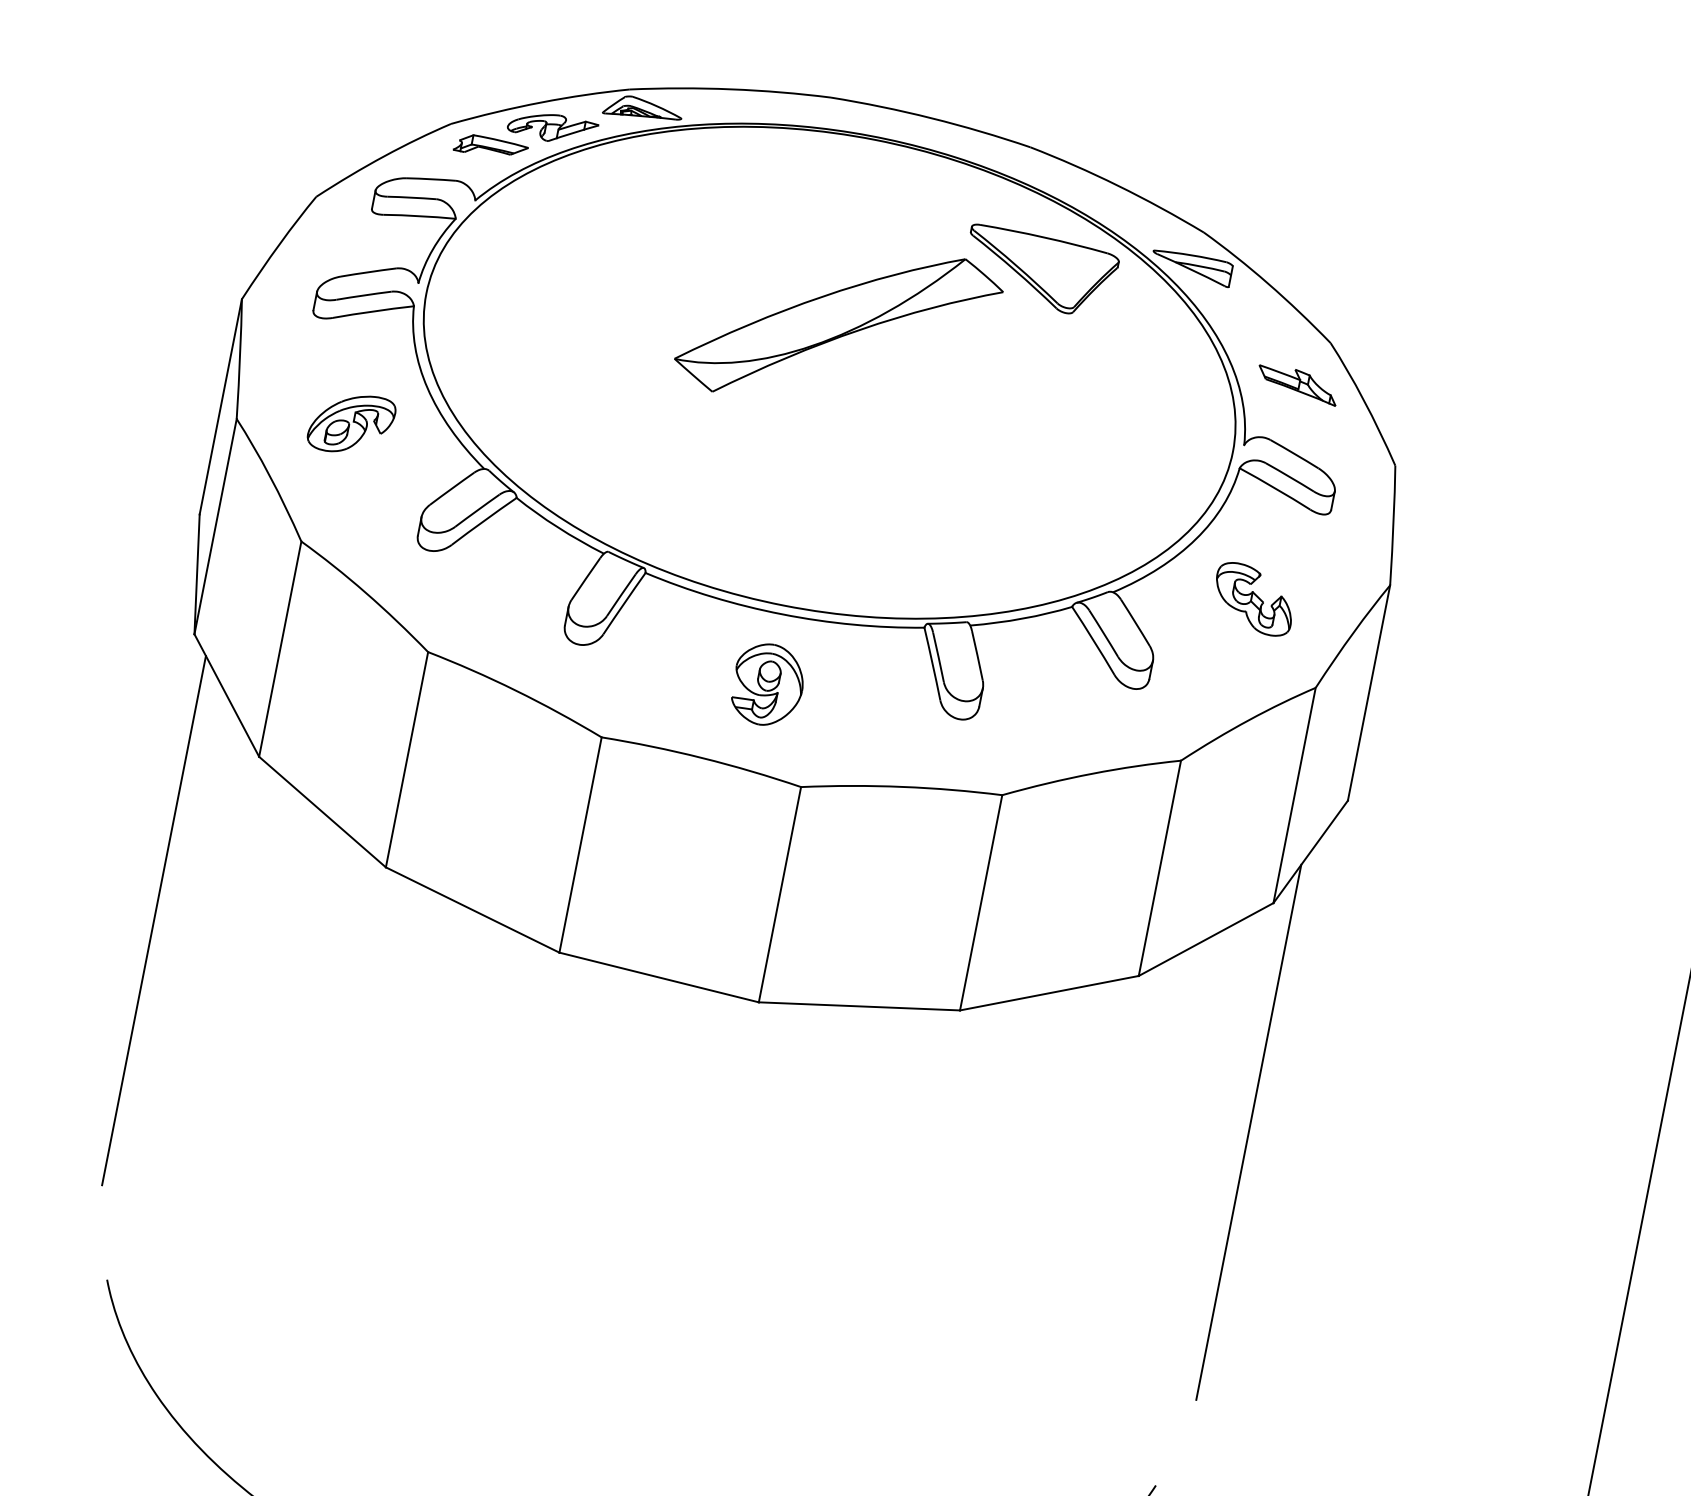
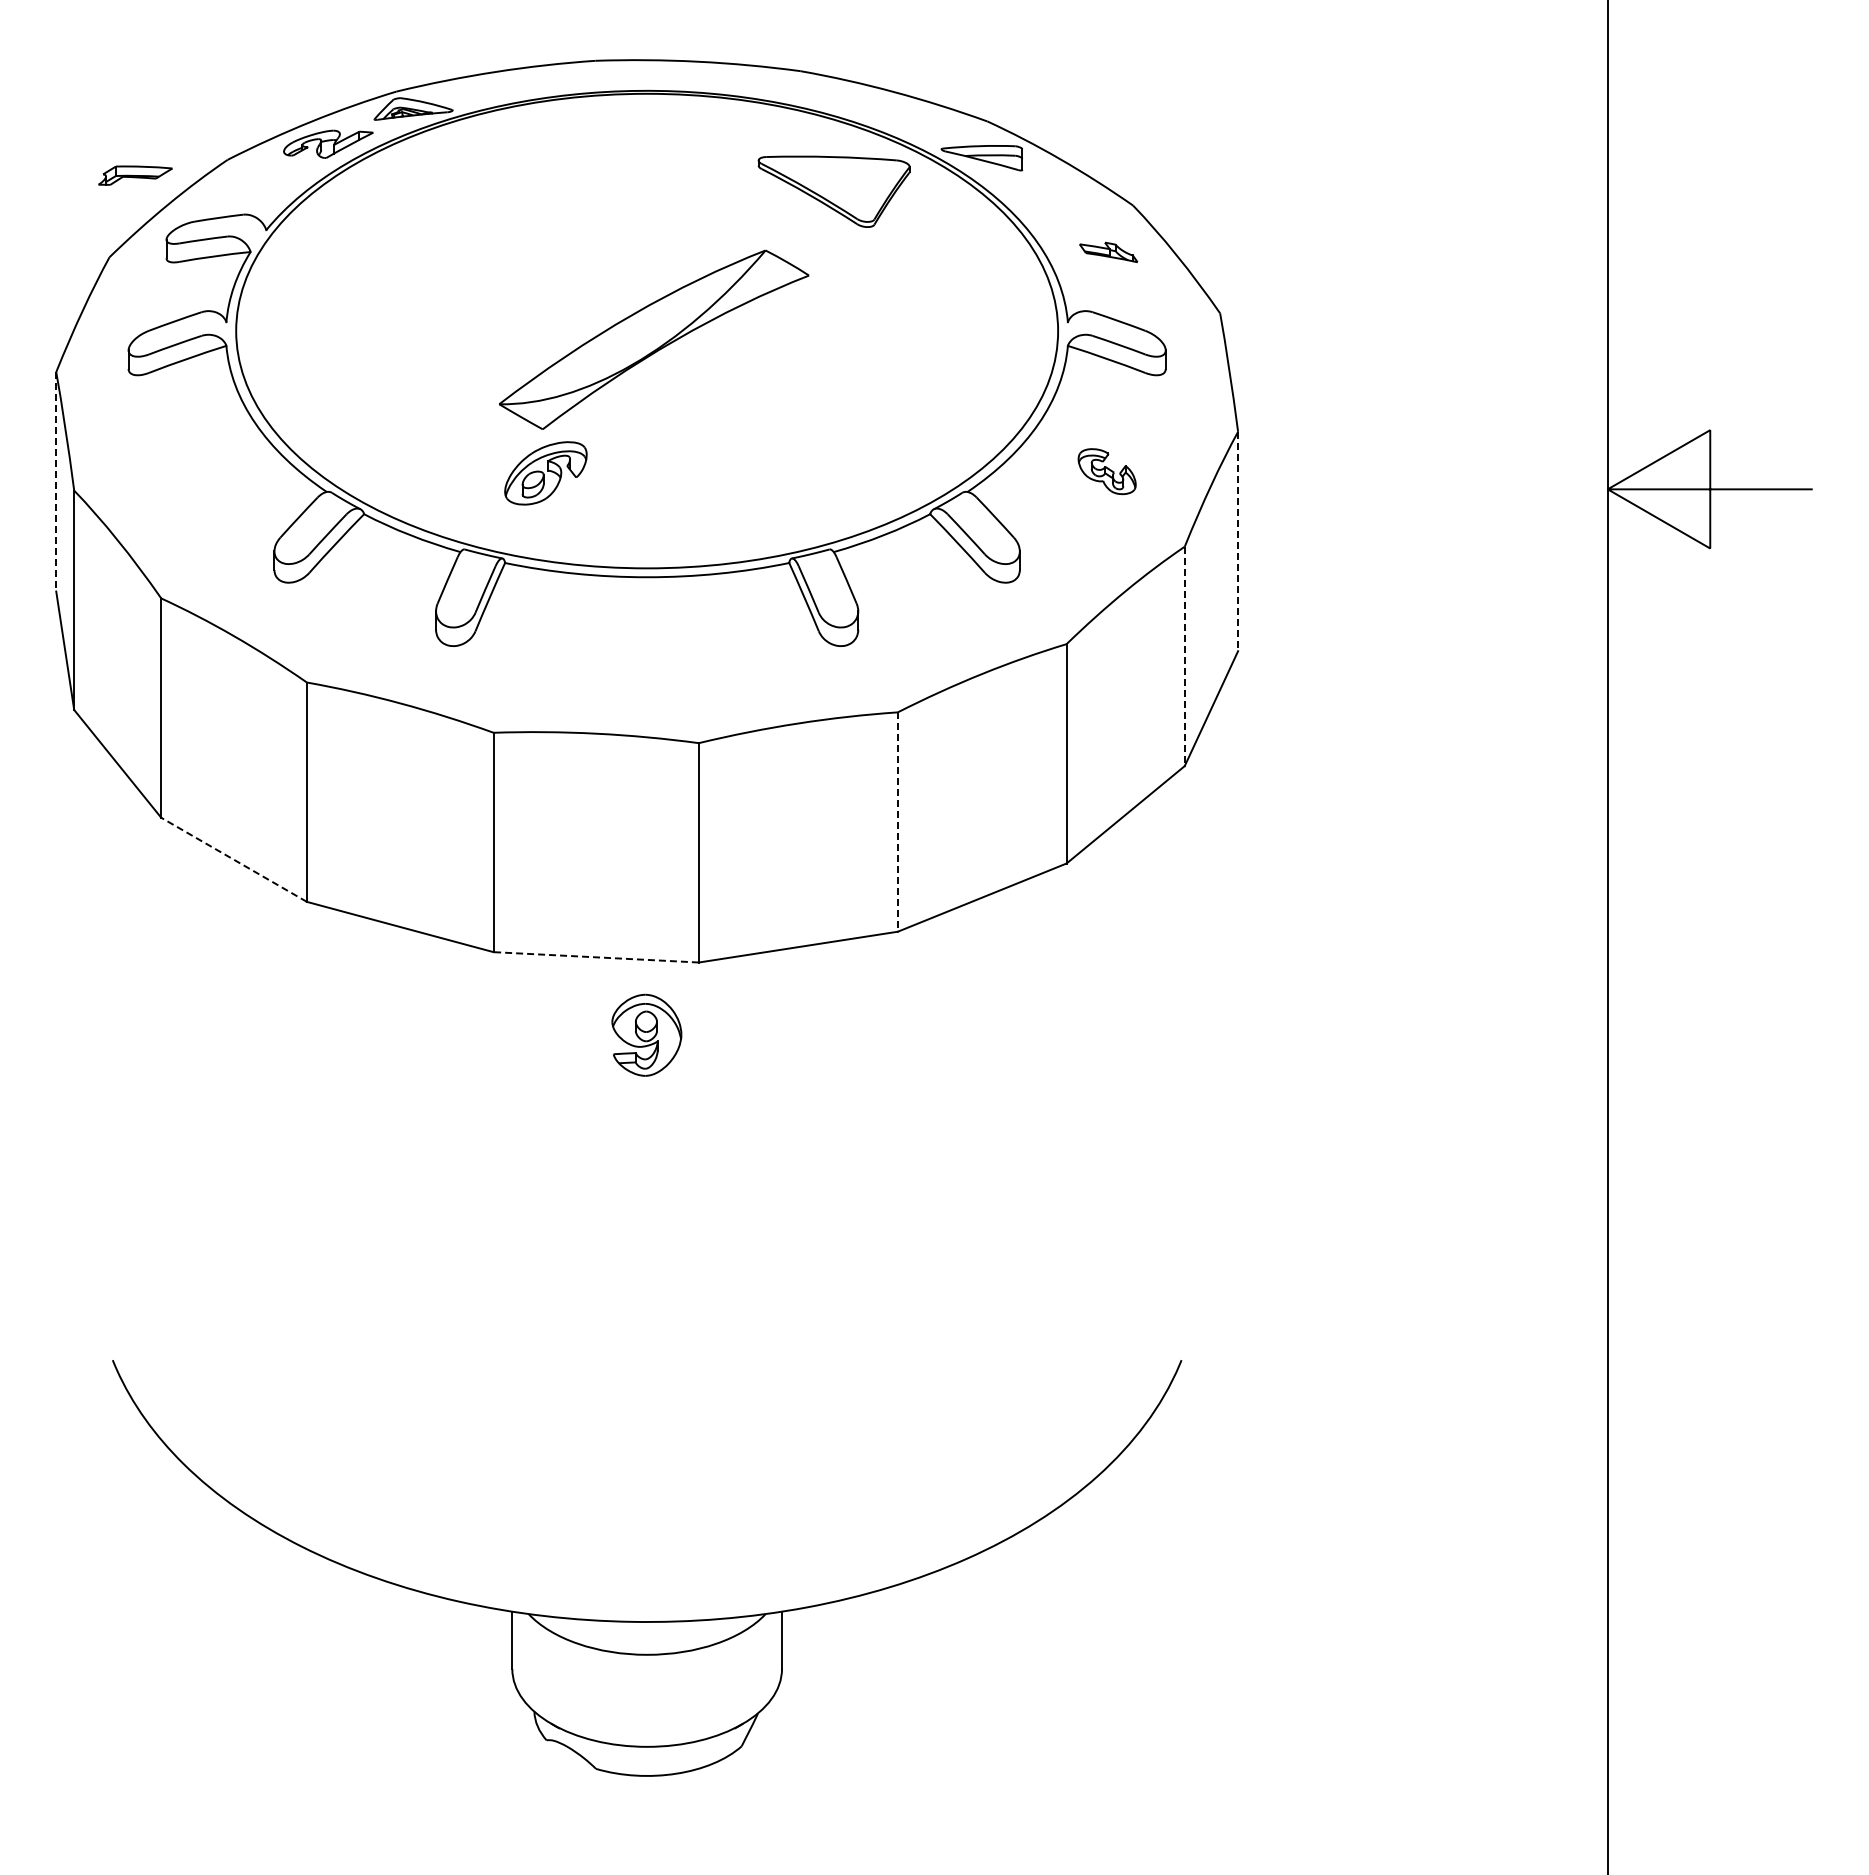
part: (490, 147) -> (135, 175), moved
part: (839, 325) -> (654, 339), moved
part: (1297, 384) -> (1108, 252), size x0.7
line: (221, 406) -> (56, 481), solid -> dashed
part: (351, 424) -> (545, 473), moved
part: (1253, 598) -> (1106, 471), size x0.7
part: (767, 684) -> (646, 1034), moved
line: (1369, 693) -> (1238, 541), solid -> dashed
line: (1294, 795) -> (1184, 656), solid -> dashed
line: (322, 811) -> (233, 859), solid -> dashed
line: (980, 903) -> (897, 822), solid -> dashed
line: (153, 920) -> (89, 998), removed
line: (659, 977) -> (596, 957), solid -> dashed
line: (1248, 1132) -> (1204, 995), removed

